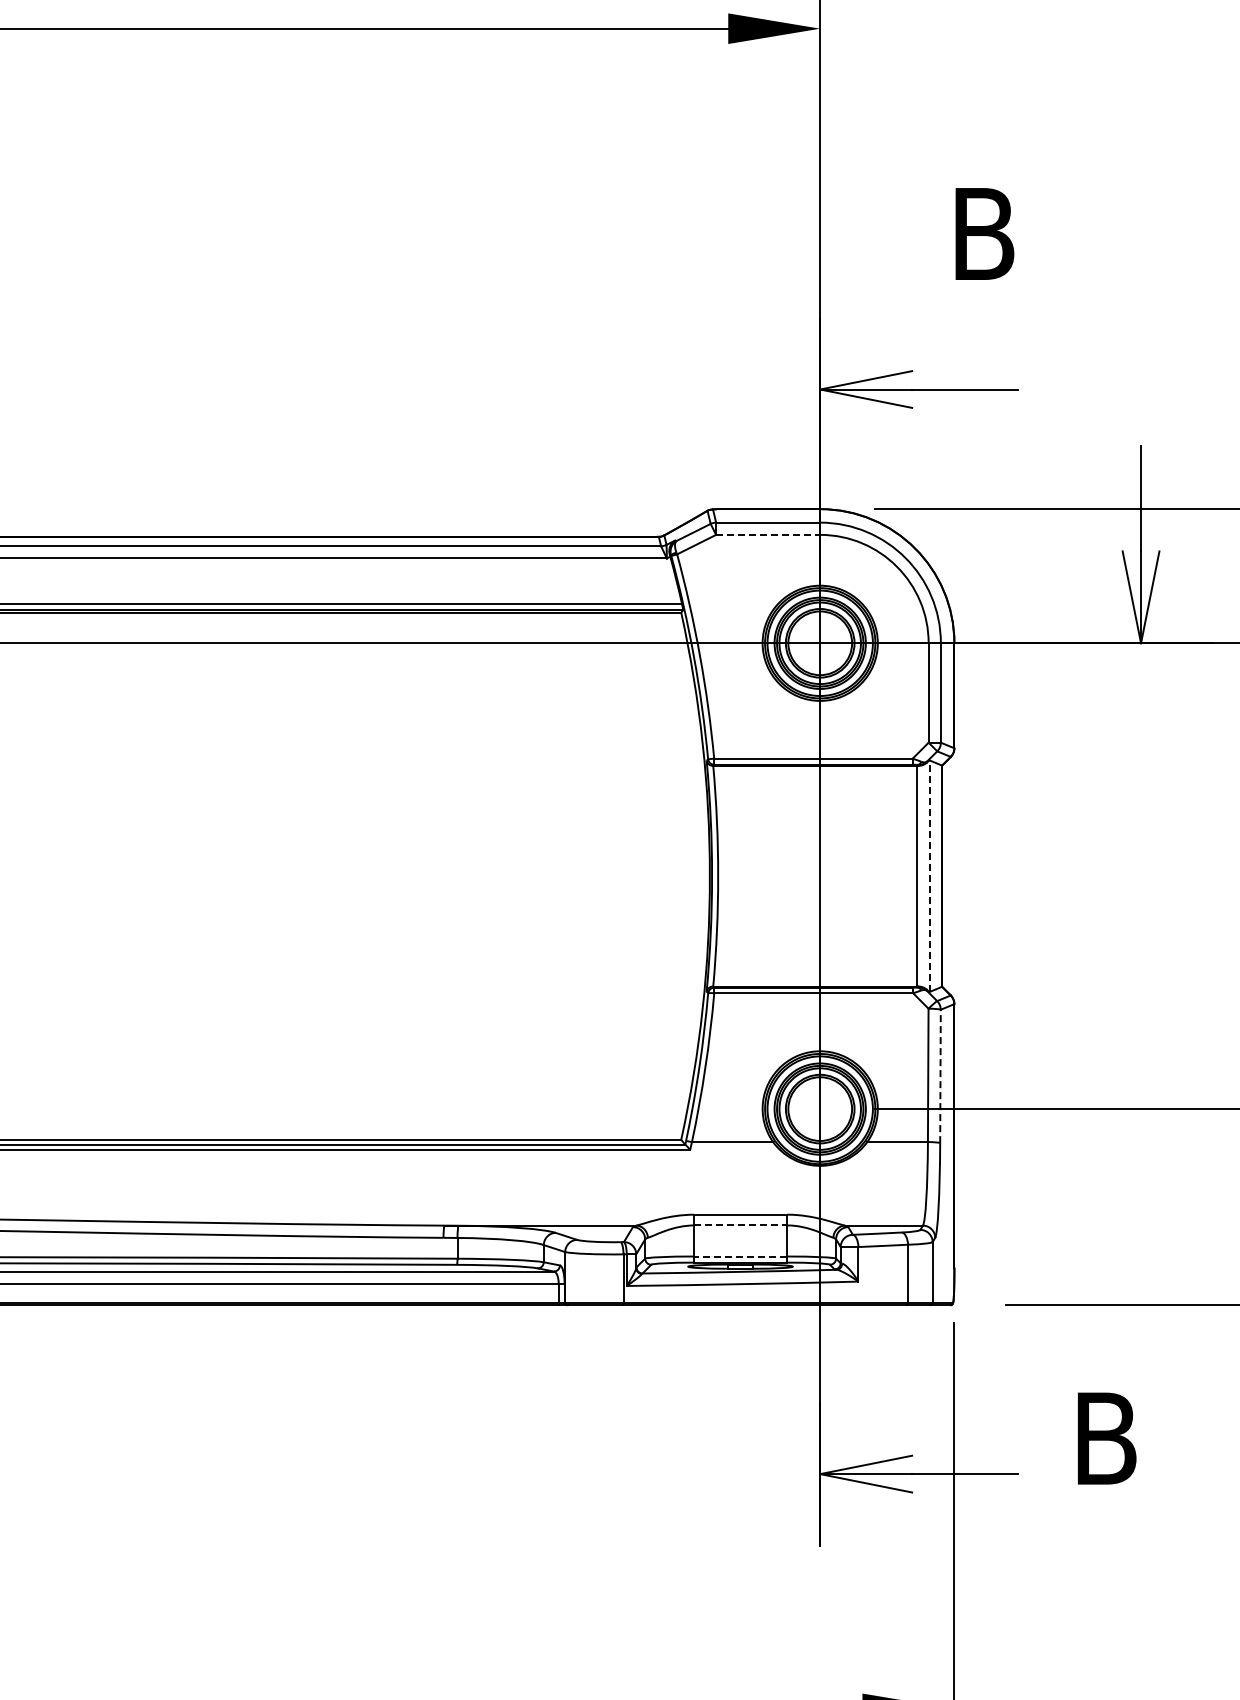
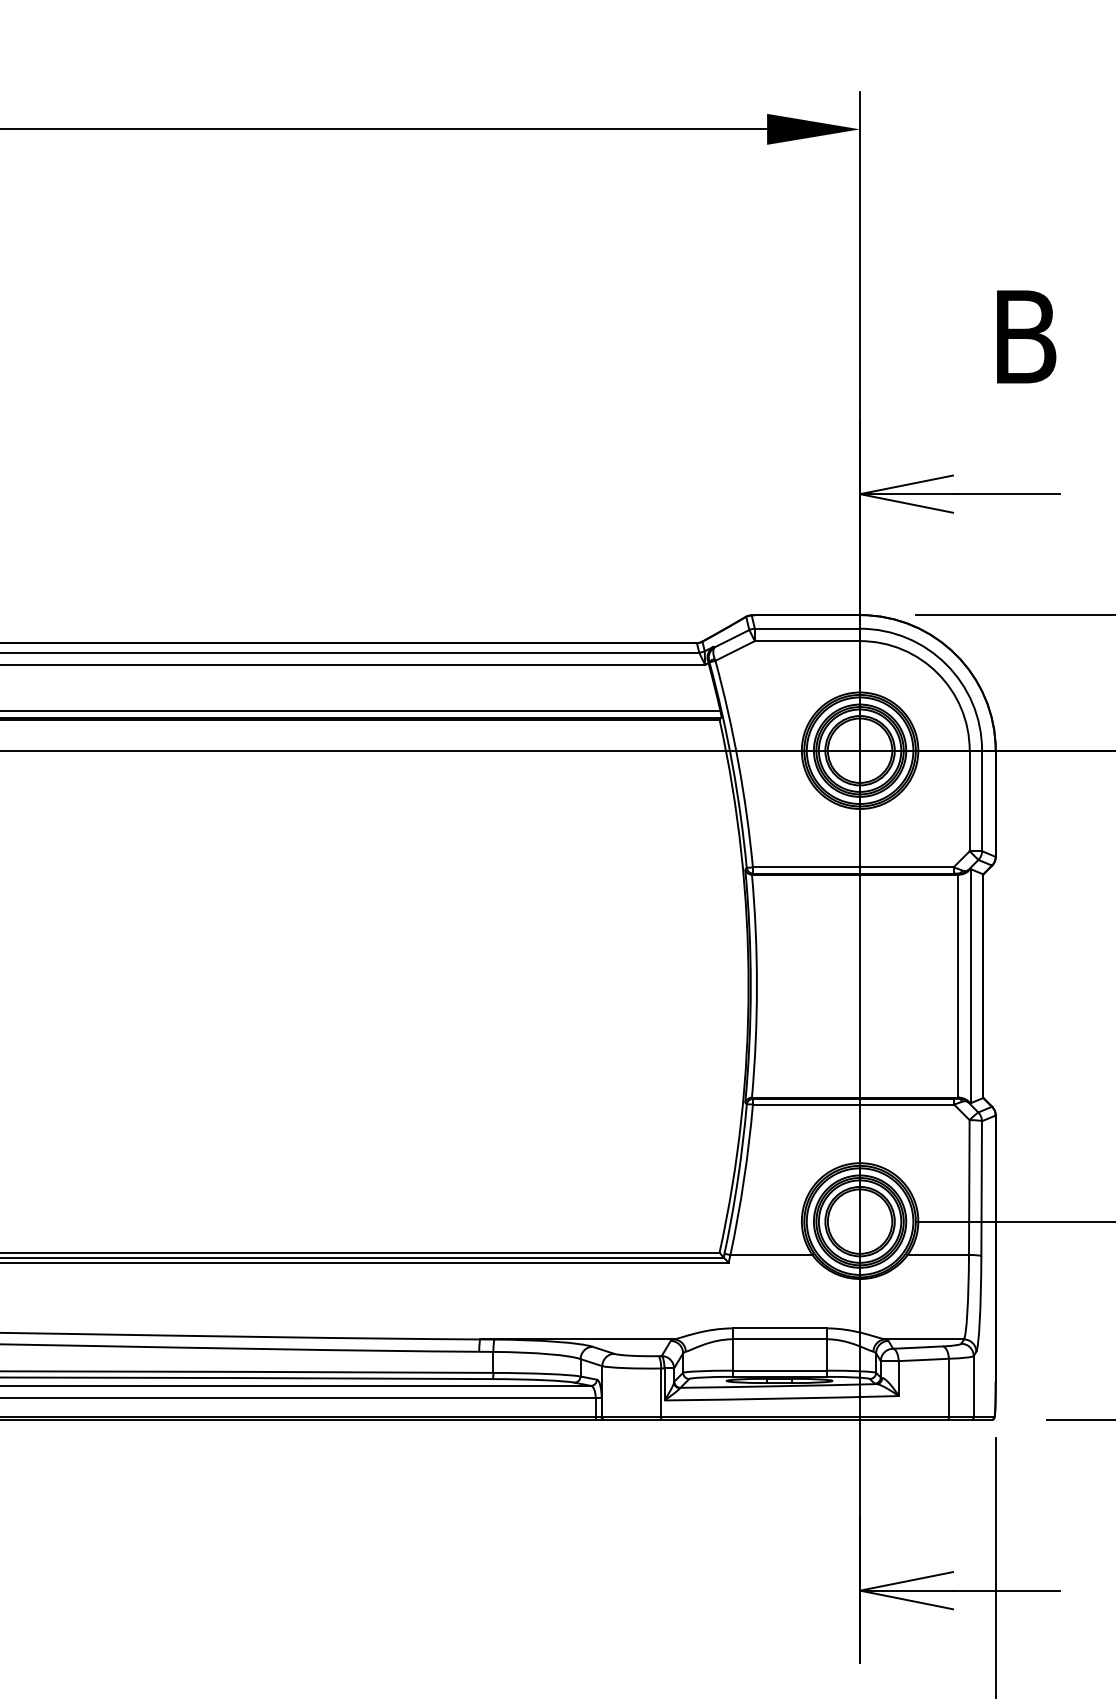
line: (768, 534) -> (807, 640), dashed -> solid
line: (929, 876) -> (970, 986), dashed -> solid
line: (940, 1076) -> (981, 1188), dashed -> solid
line: (741, 1225) -> (780, 1339), dashed -> solid
line: (740, 1256) -> (779, 1370), dashed -> solid

